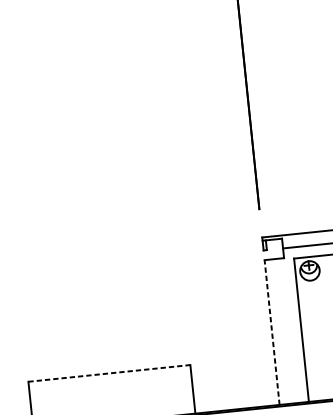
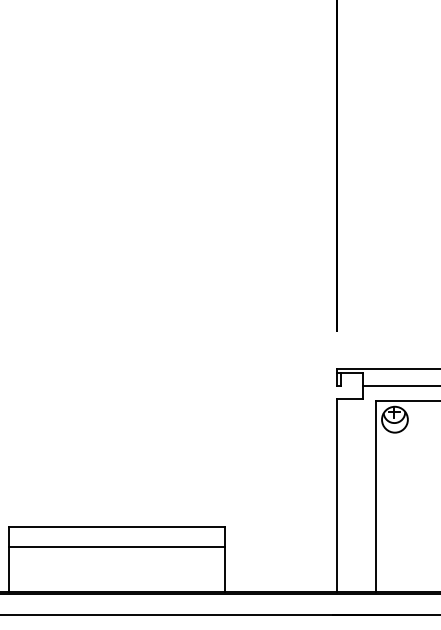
line: (271, 332) -> (336, 495), dashed -> solid
line: (109, 373) -> (116, 527), dashed -> solid
line: (110, 387) -> (116, 546), added

